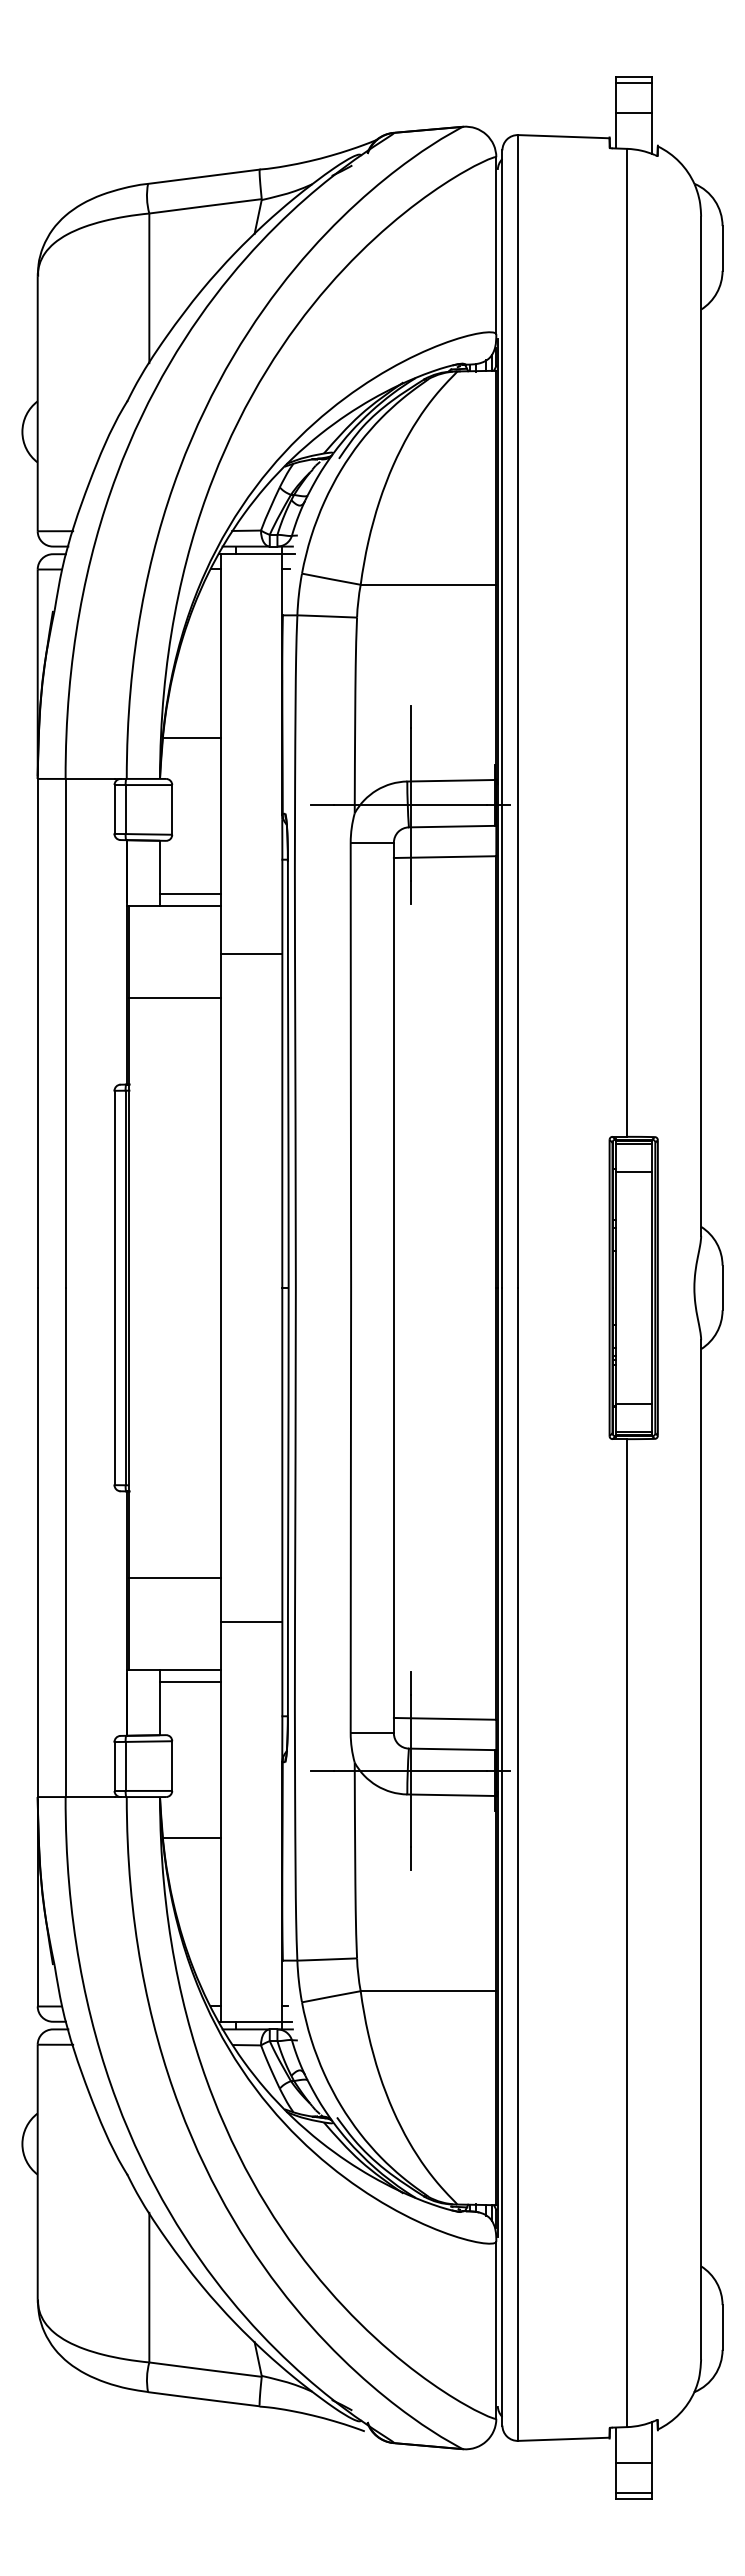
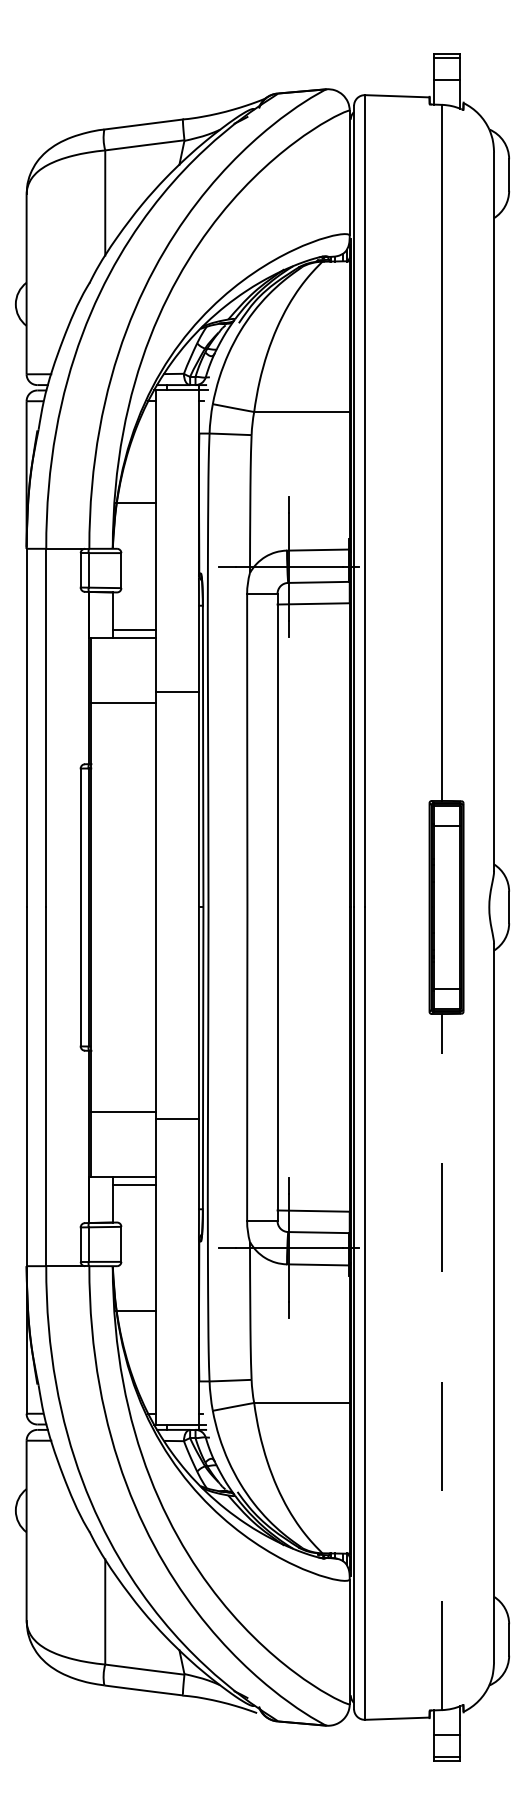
line: (192, 737) -> (135, 502), moved
line: (251, 954) -> (177, 691), moved
line: (251, 1621) -> (177, 1118), moved
line: (192, 1838) -> (135, 1311), moved
line: (627, 1933) -> (442, 1362), solid -> dashed

